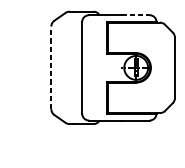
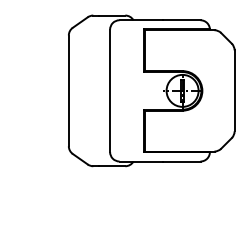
line: (135, 15) -> (181, 20), dashed -> solid
line: (51, 67) -> (68, 90), dashed -> solid

